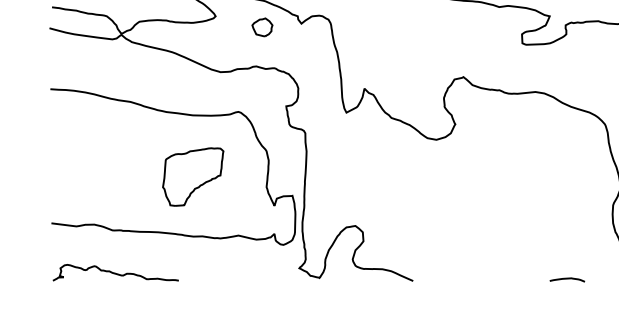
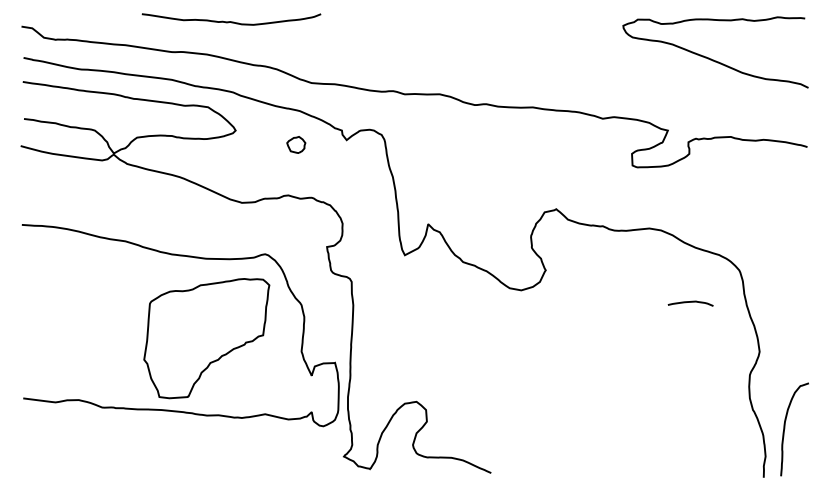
part: (262, 27) -> (296, 144), size x0.7
part: (193, 177) -> (206, 338), size x1.6
curve: (115, 272) -> (106, 462), removed
curve: (567, 279) -> (690, 302), moved

